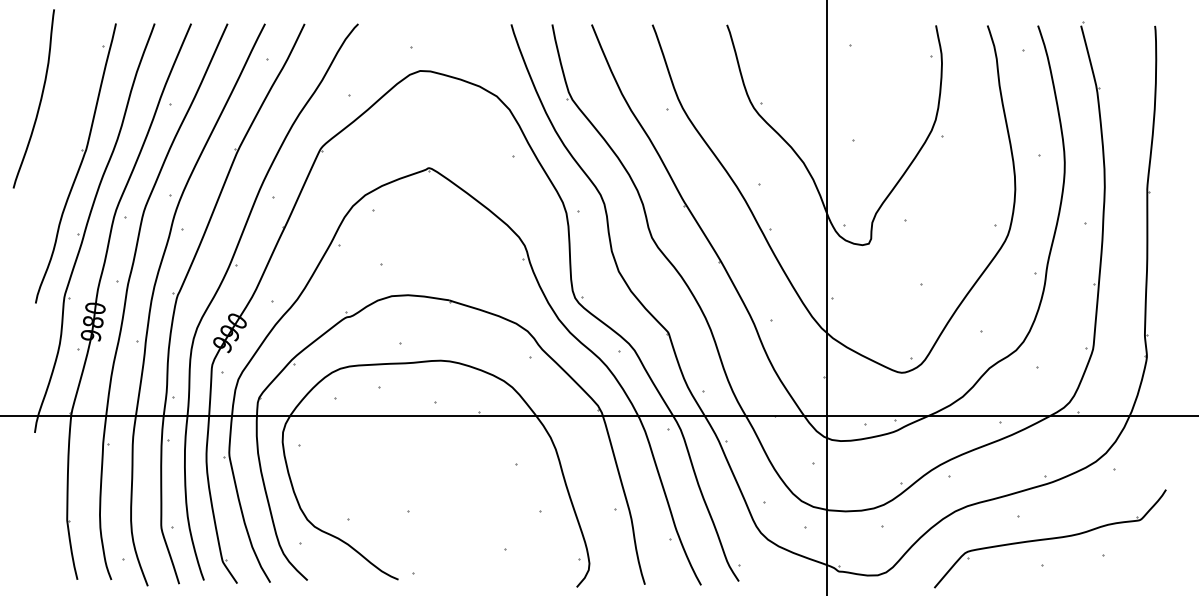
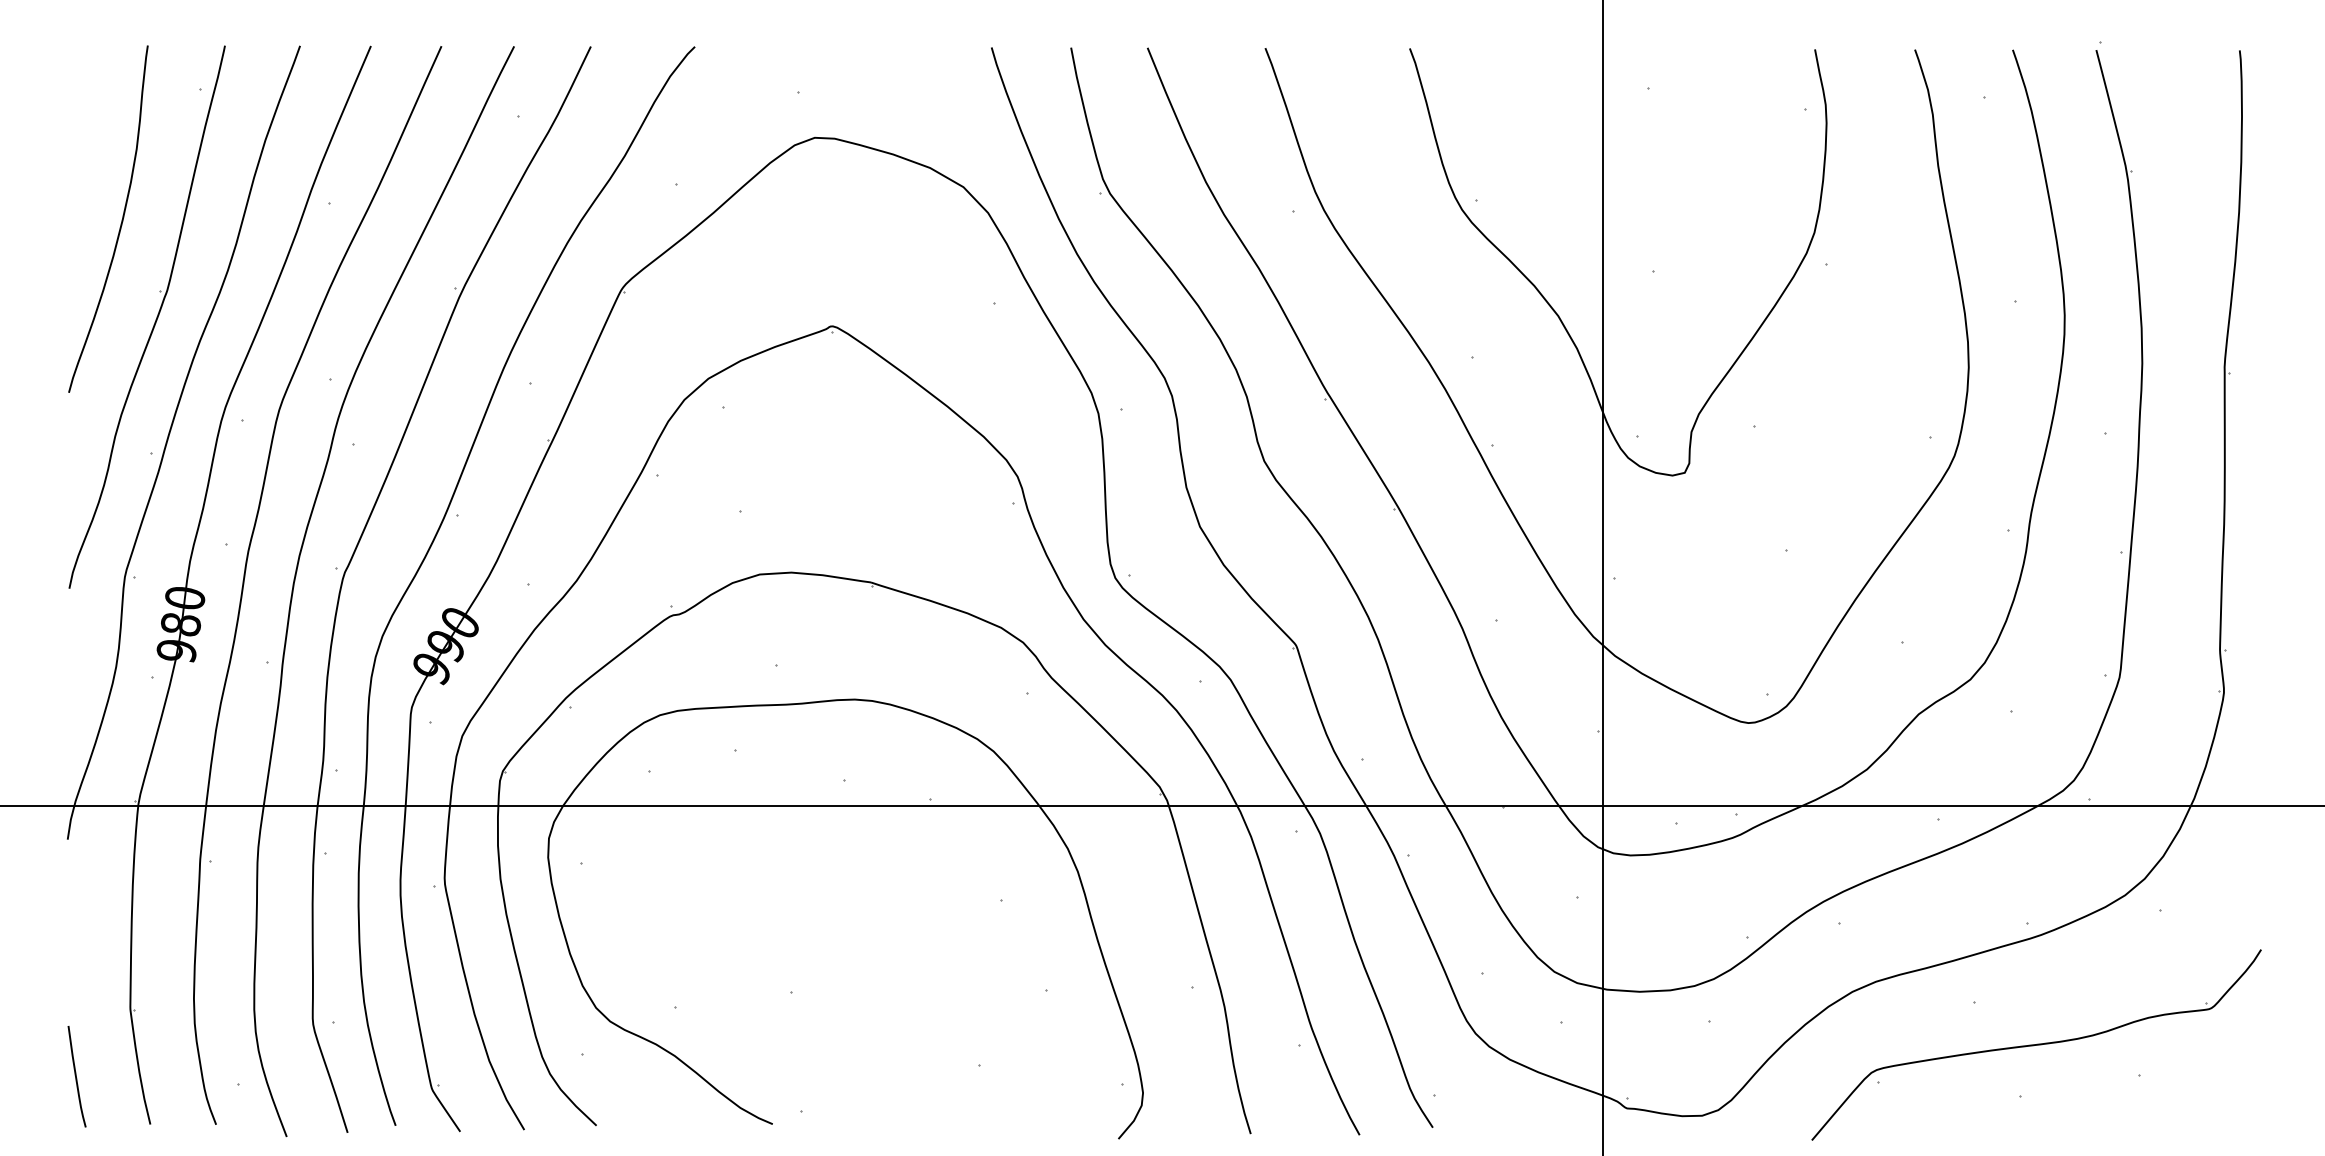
curve: (39, 101) -> (119, 224), moved
line: (39, 555) -> (76, 1077), added

